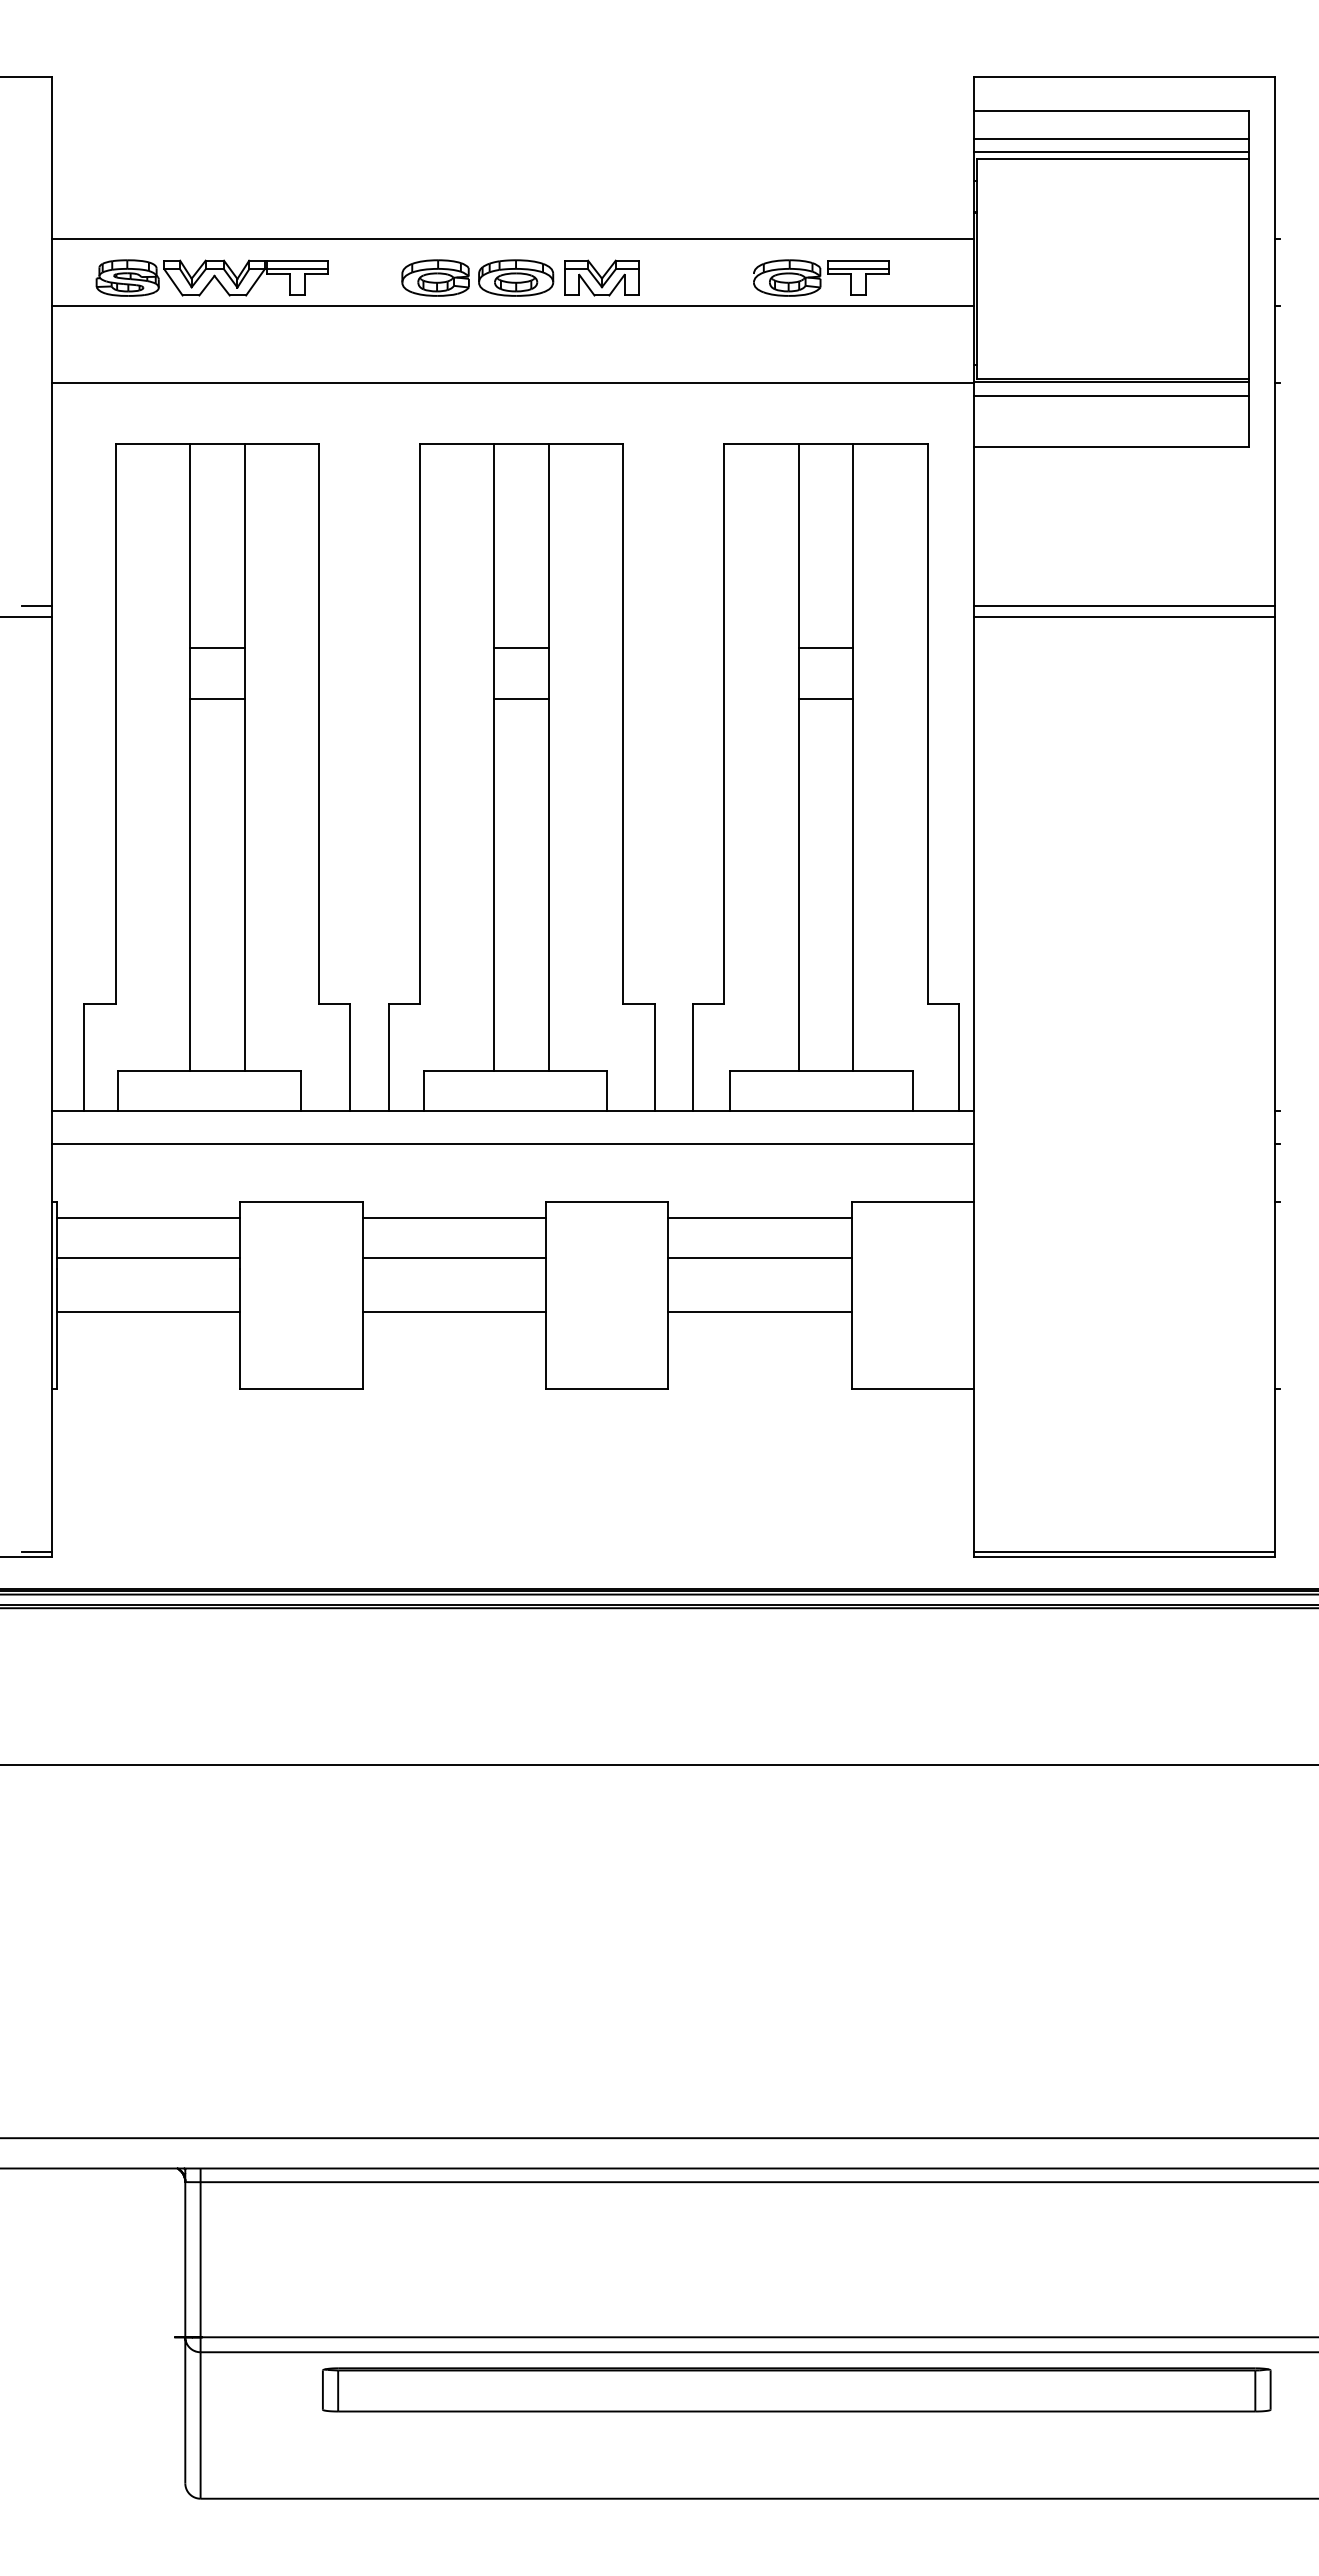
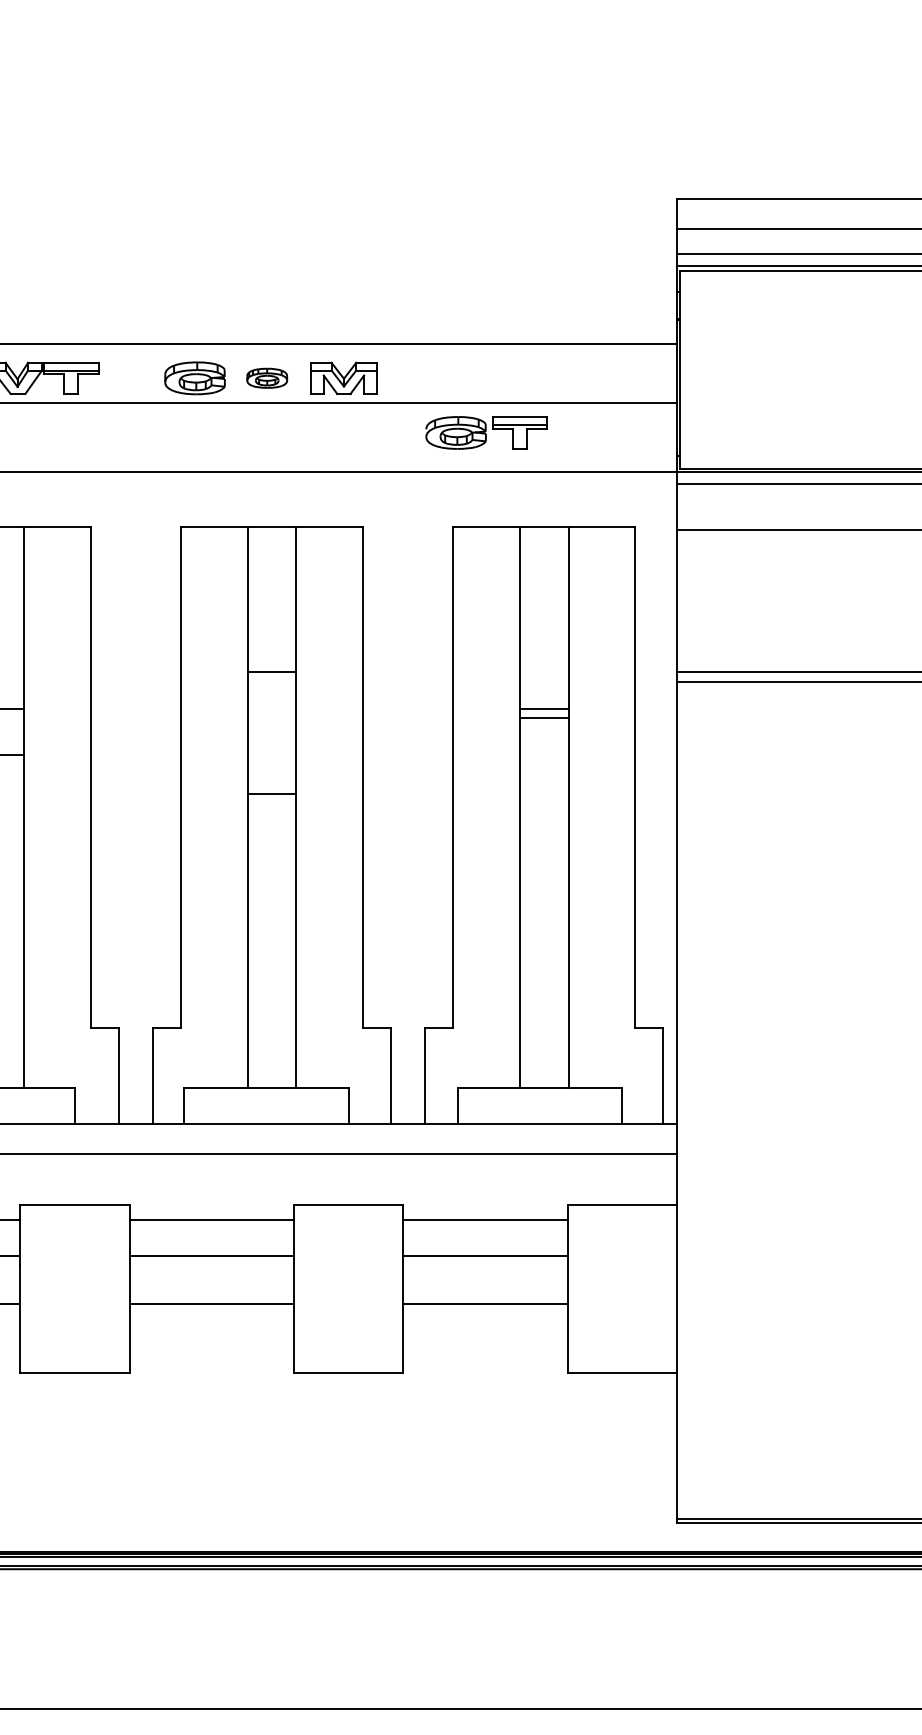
part: (516, 277) -> (267, 377), size x0.6
part: (821, 277) -> (486, 432), moved
line: (521, 647) -> (271, 671), moved
line: (521, 698) -> (271, 793), moved
line: (825, 698) -> (544, 717), moved

